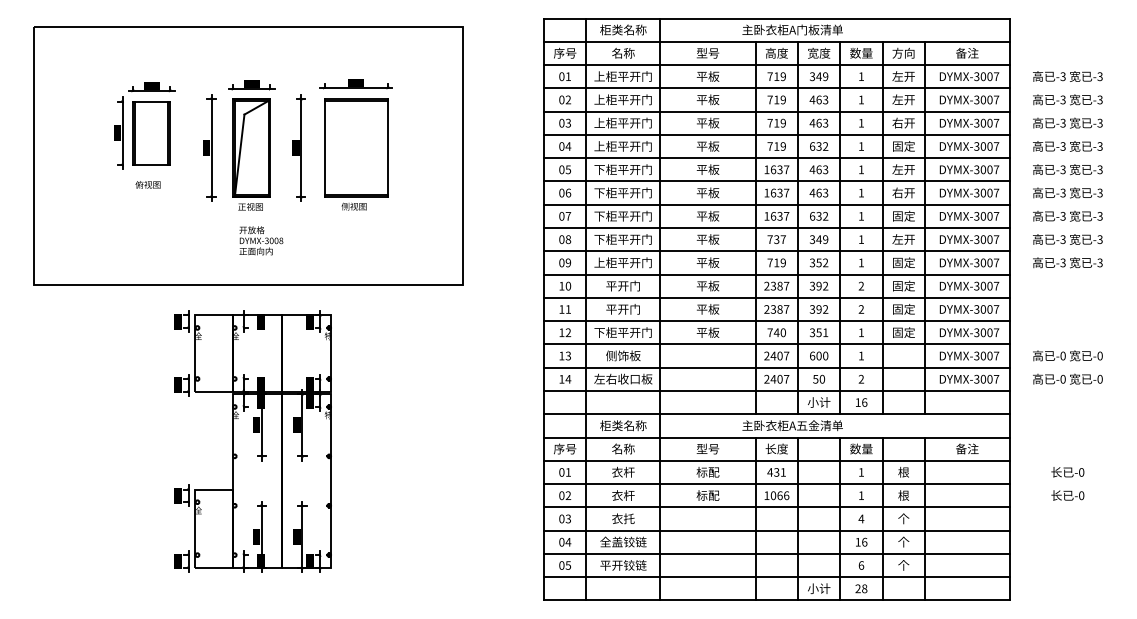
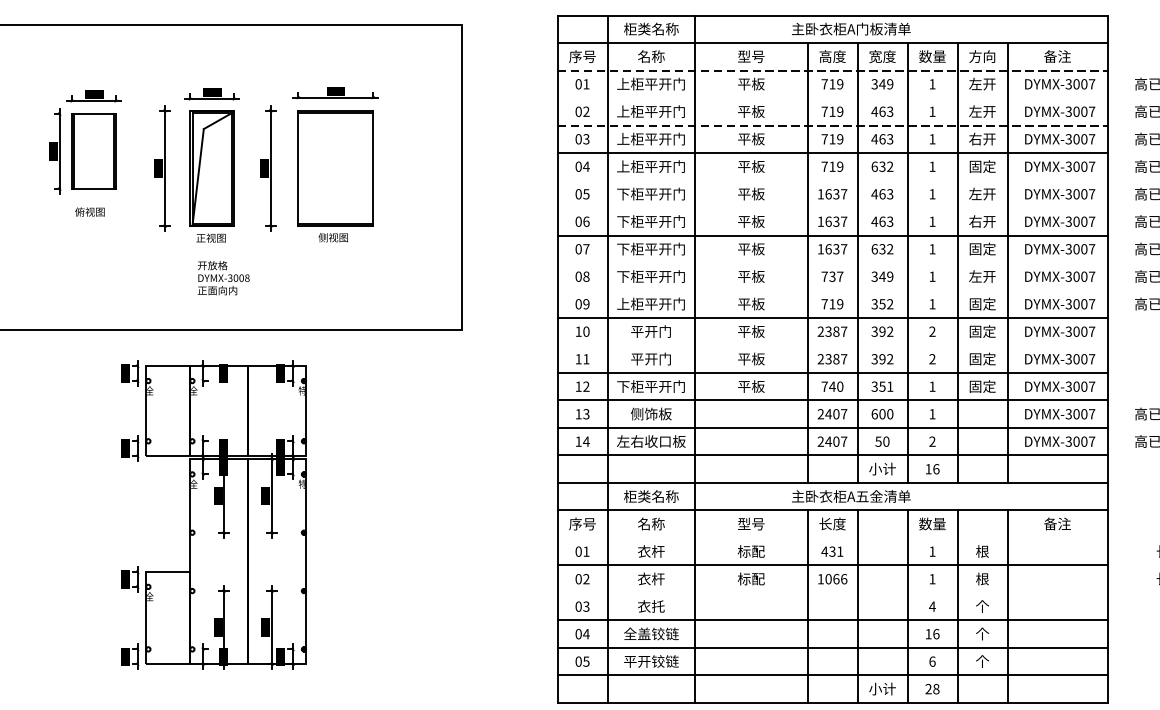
line: (776, 65) -> (832, 71), solid -> dashed
line: (776, 88) -> (832, 98), removed
line: (776, 111) -> (832, 125), solid -> dashed
line: (776, 158) -> (832, 180), removed
line: (776, 181) -> (832, 208), removed
line: (776, 228) -> (832, 263), removed
line: (776, 251) -> (832, 290), removed
line: (776, 297) -> (832, 345), removed
line: (776, 460) -> (832, 537), removed
line: (776, 507) -> (832, 593), removed

